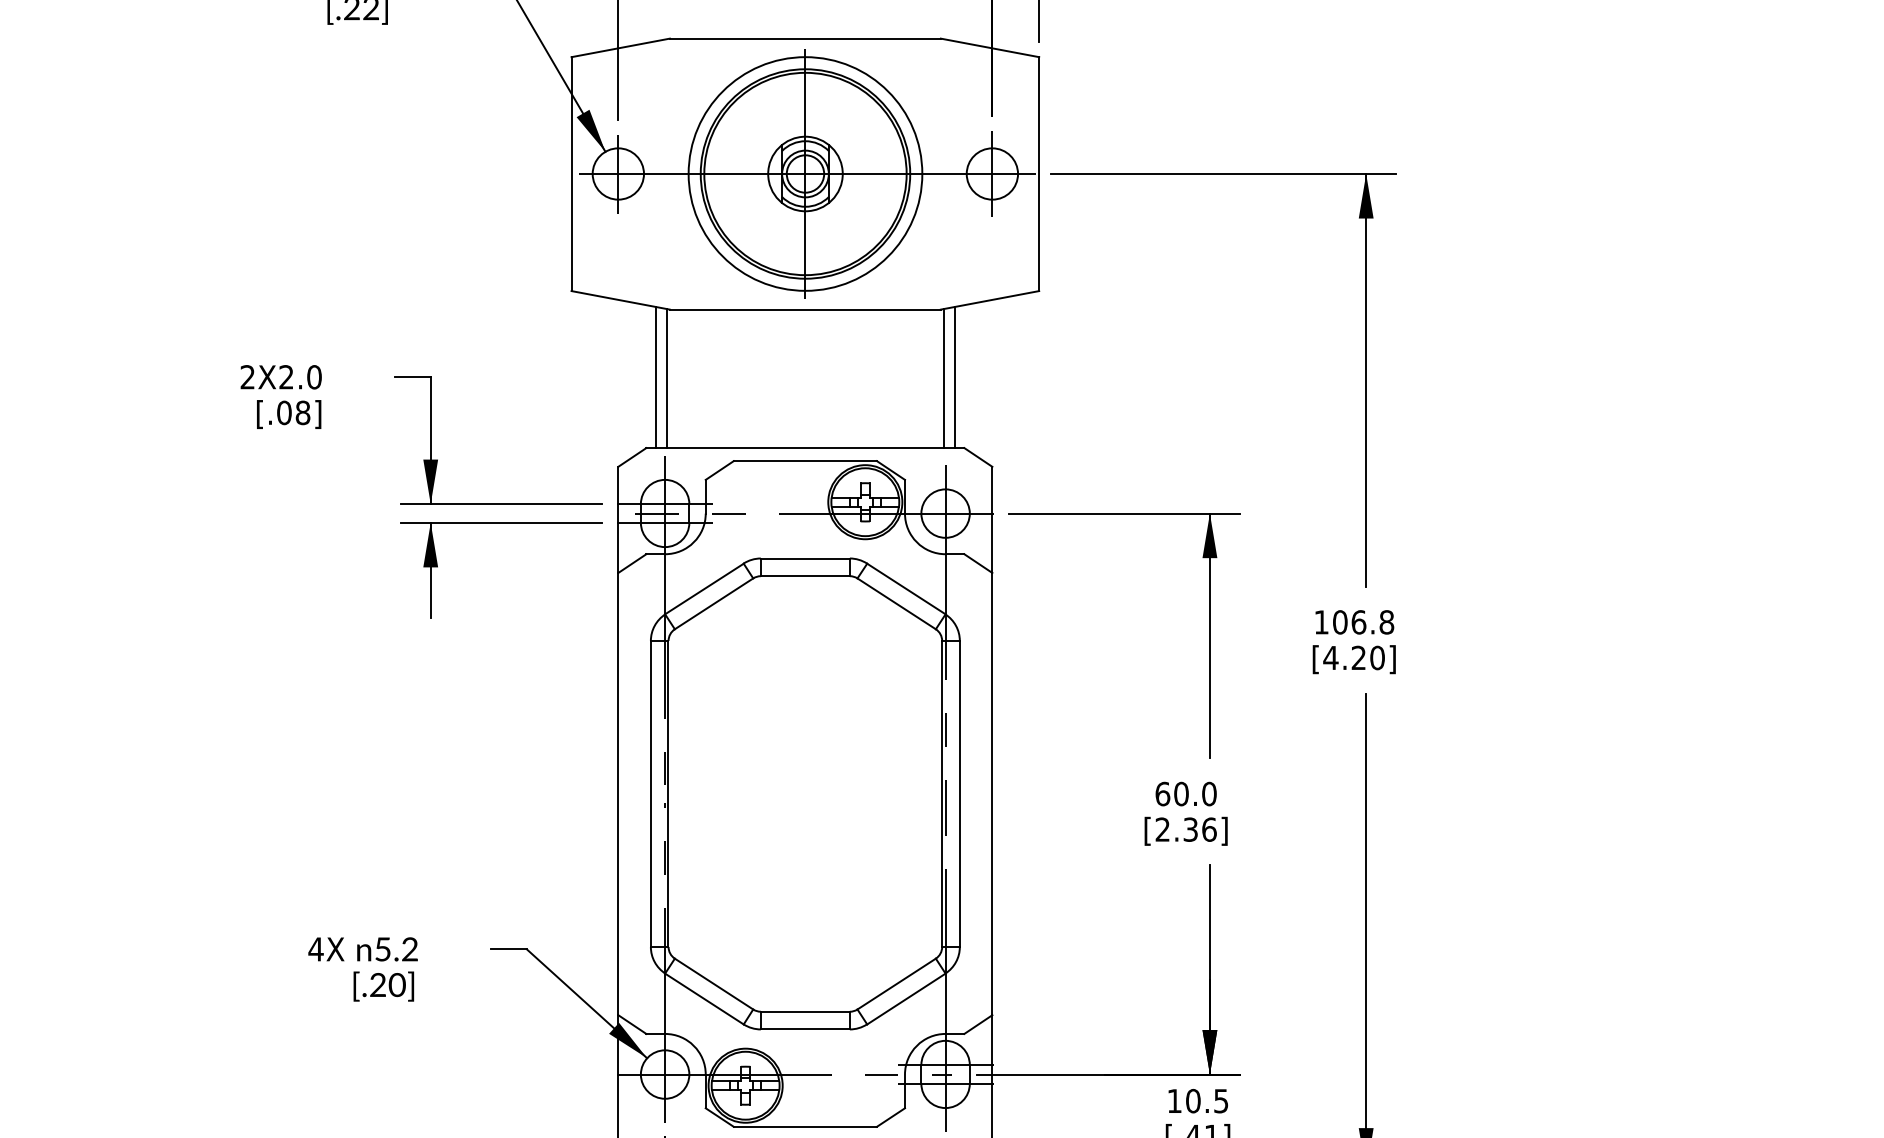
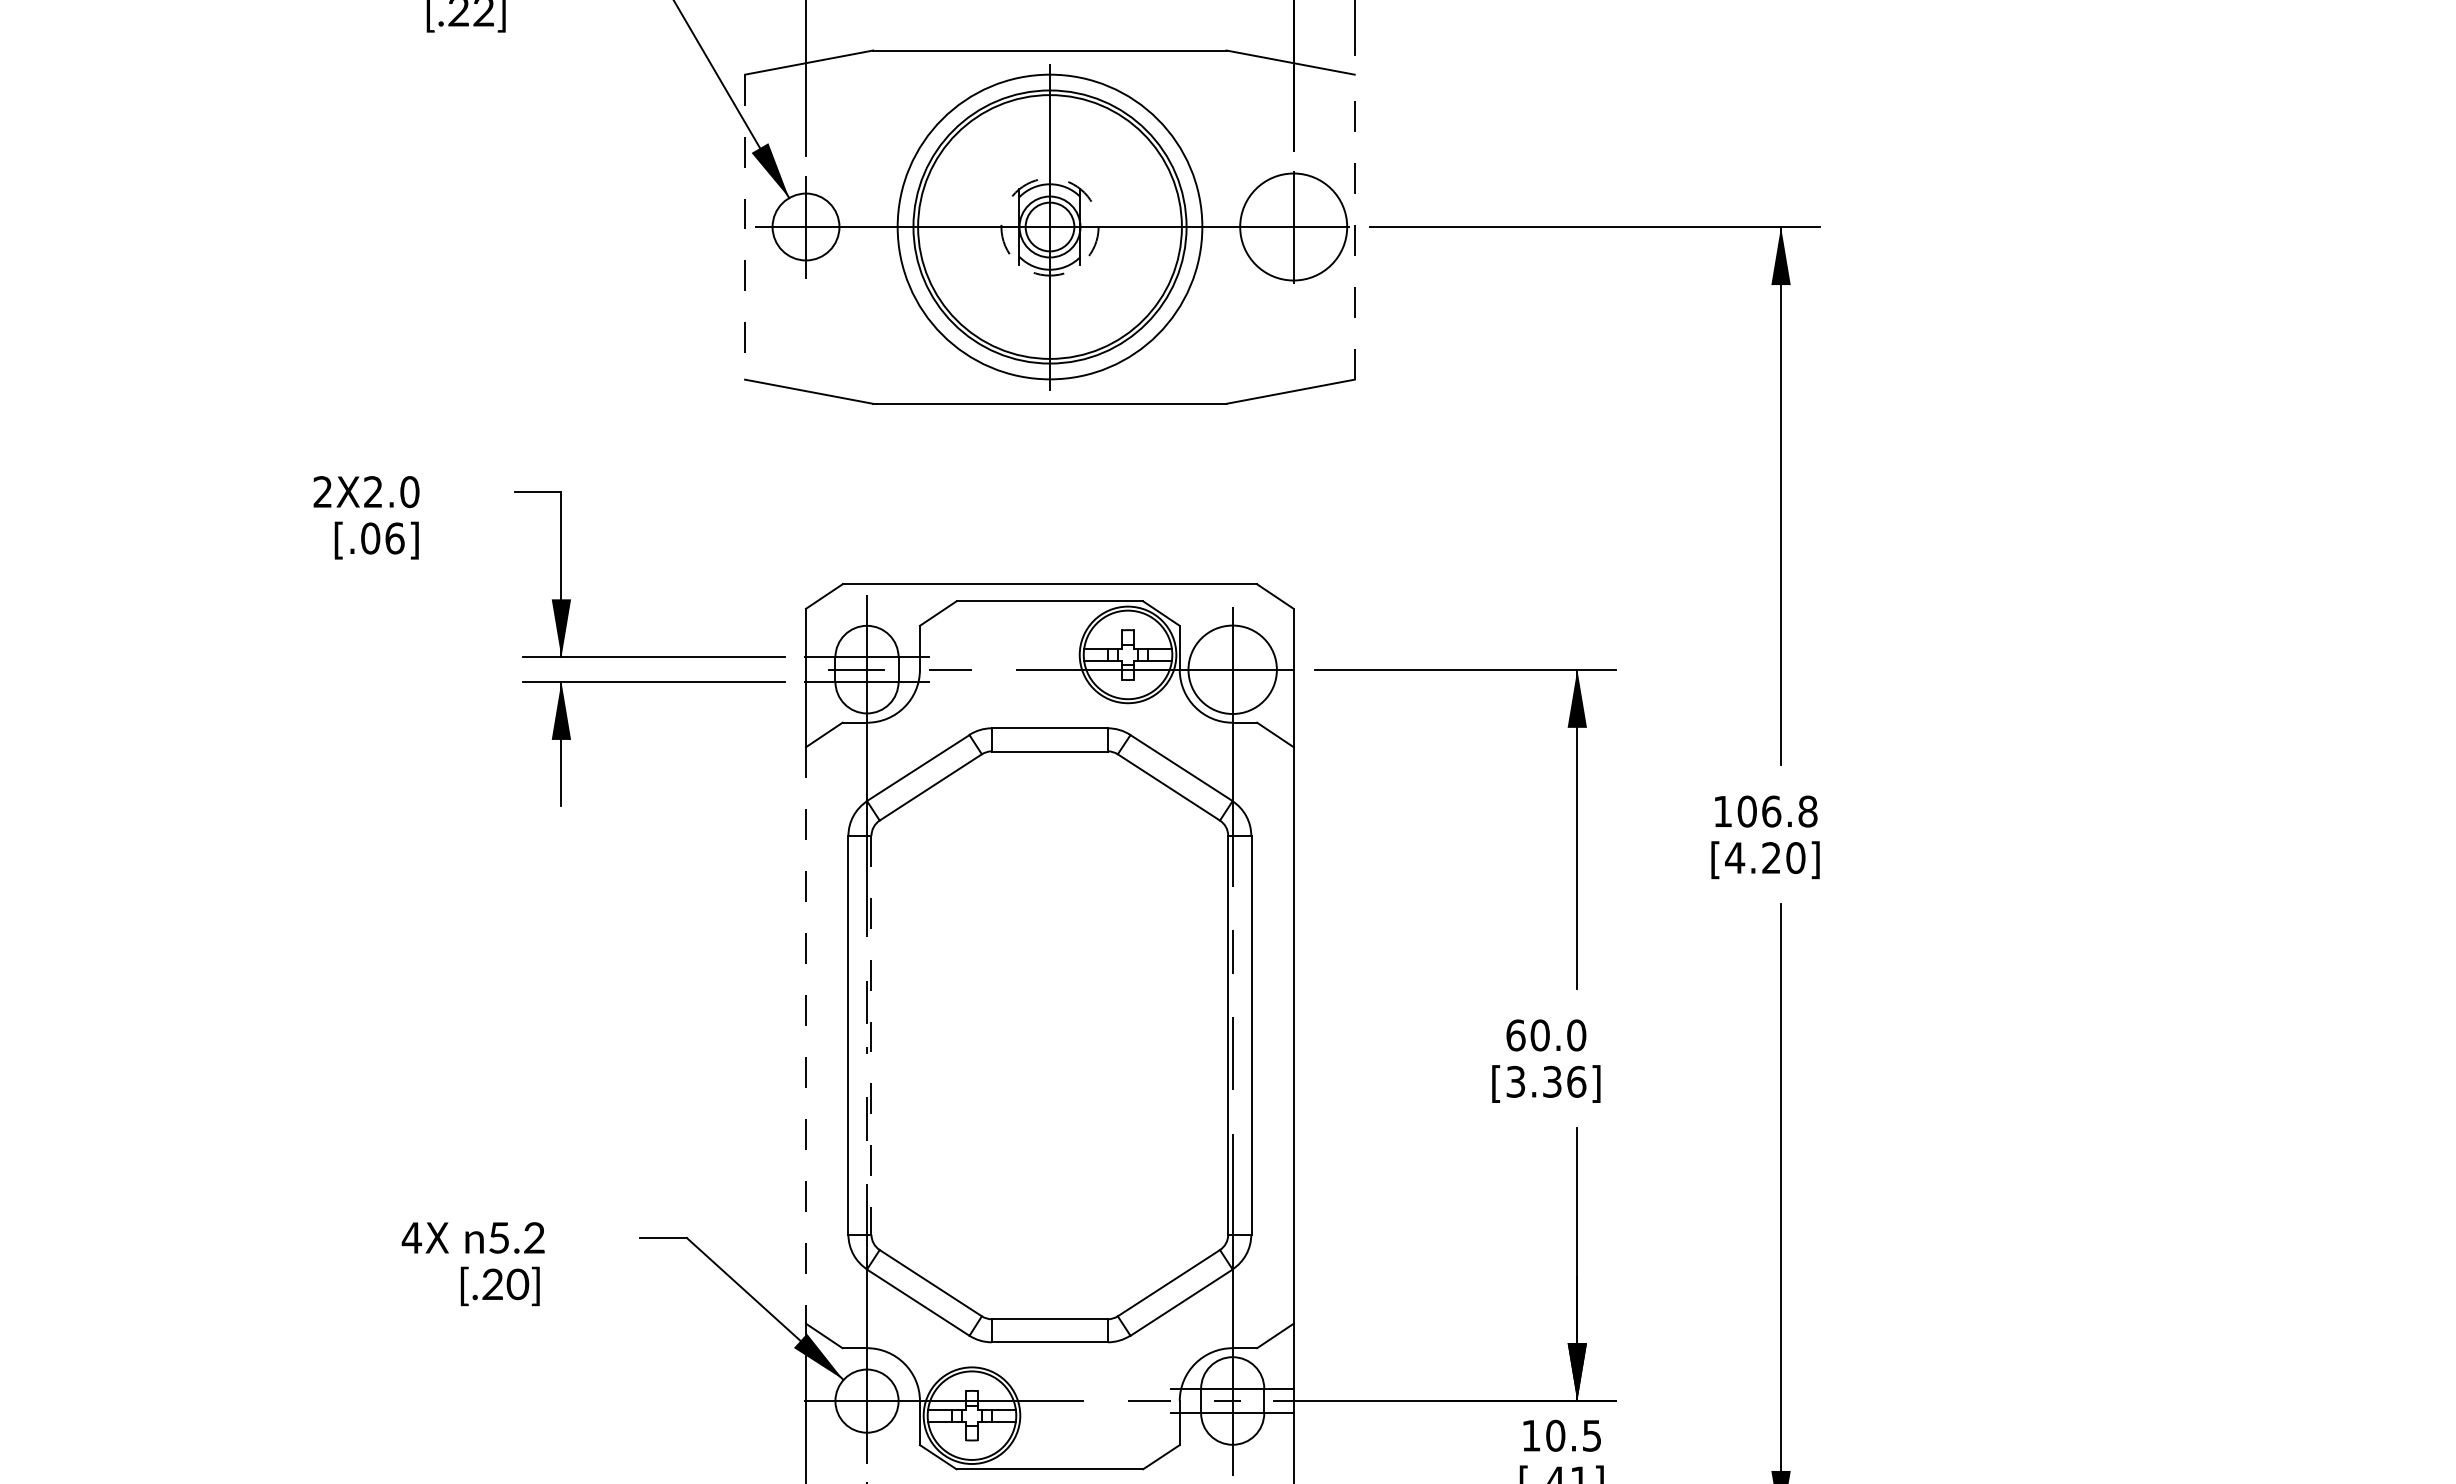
circle: (805, 173) -> (1049, 226), solid -> dashed
circle: (992, 173) -> (1293, 226), size x1.6
line: (1039, 173) -> (1354, 226), solid -> dashed
line: (571, 174) -> (745, 227), solid -> dashed
line: (655, 377) -> (854, 492), removed
line: (954, 377) -> (1244, 492), removed
line: (667, 378) -> (869, 493), removed
line: (943, 378) -> (1230, 493), removed
text: (302, 412) -> (394, 538), [.08] -> [.06]
circle: (945, 513) -> (1232, 669), size x1.4
line: (618, 794) -> (806, 1035), solid -> dashed
line: (668, 794) -> (871, 1035), solid -> dashed
text: (1162, 829) -> (1515, 1081), [2.36] -> [3.36]

